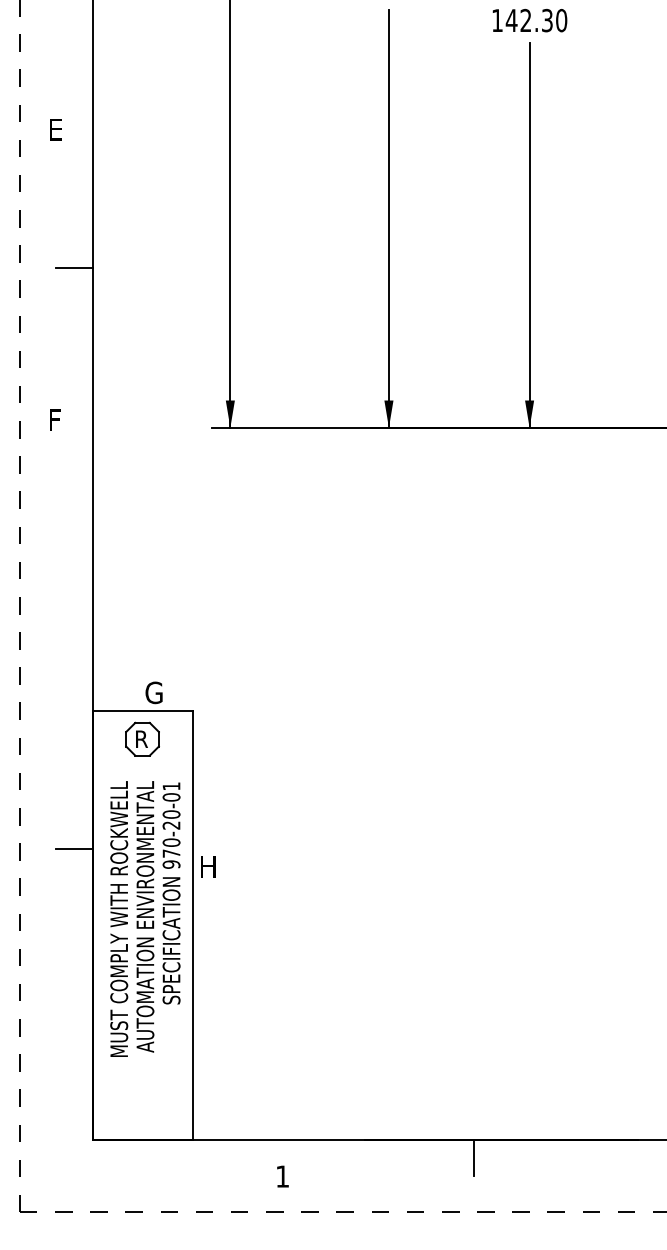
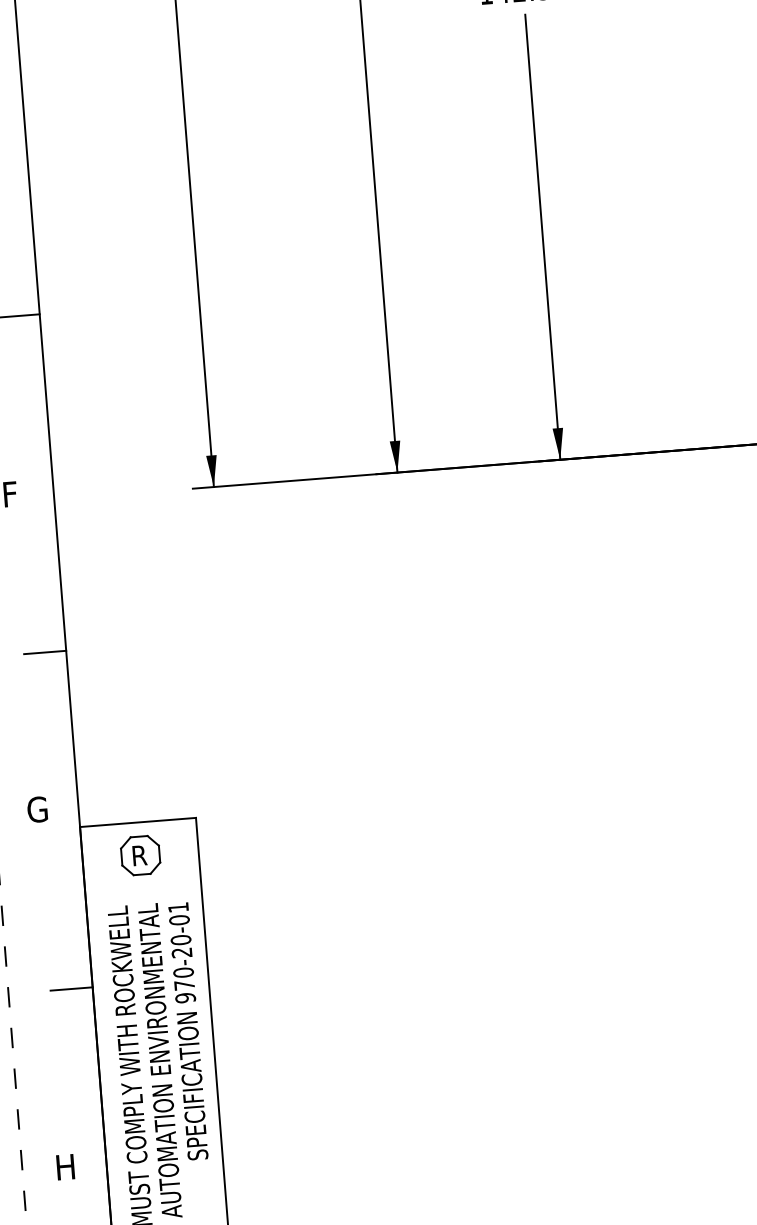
line: (74, 558) -> (45, 652), added
text: (153, 692) -> (36, 809), moved
text: (208, 866) -> (66, 1166), moved

